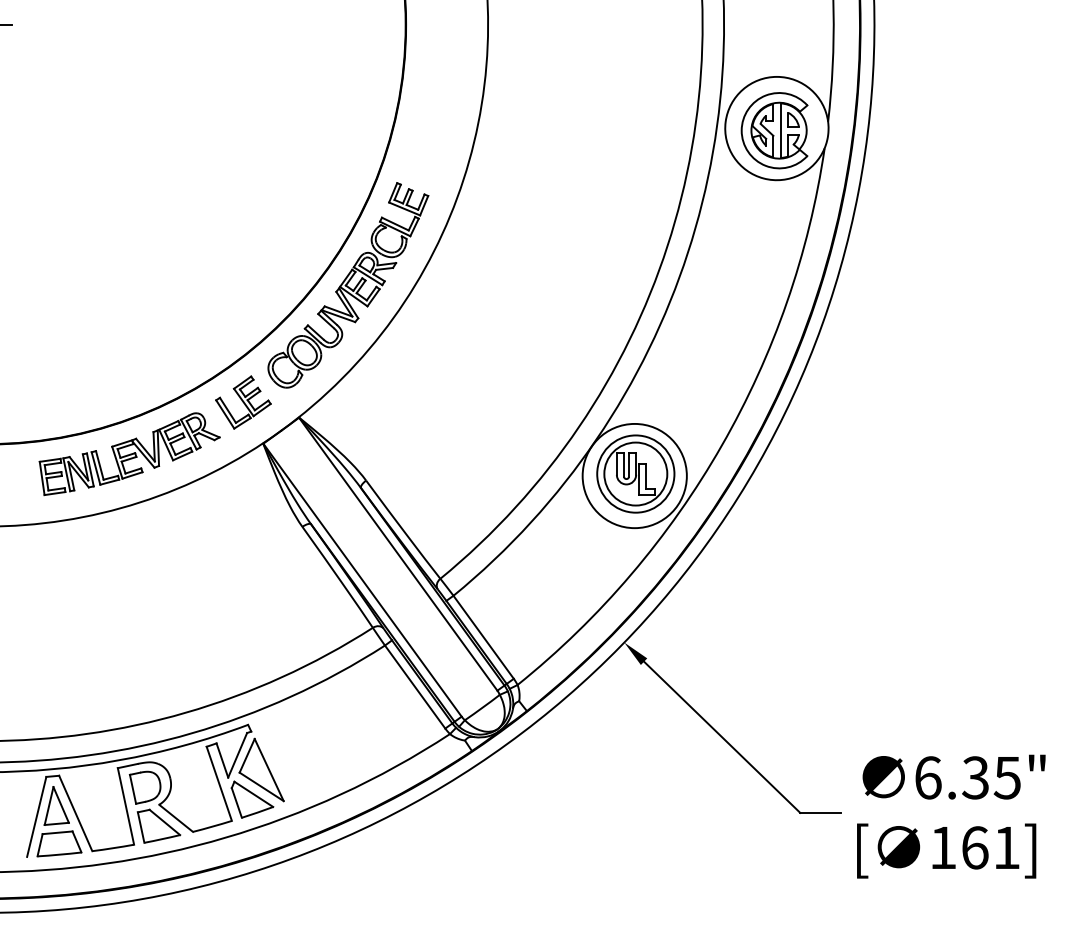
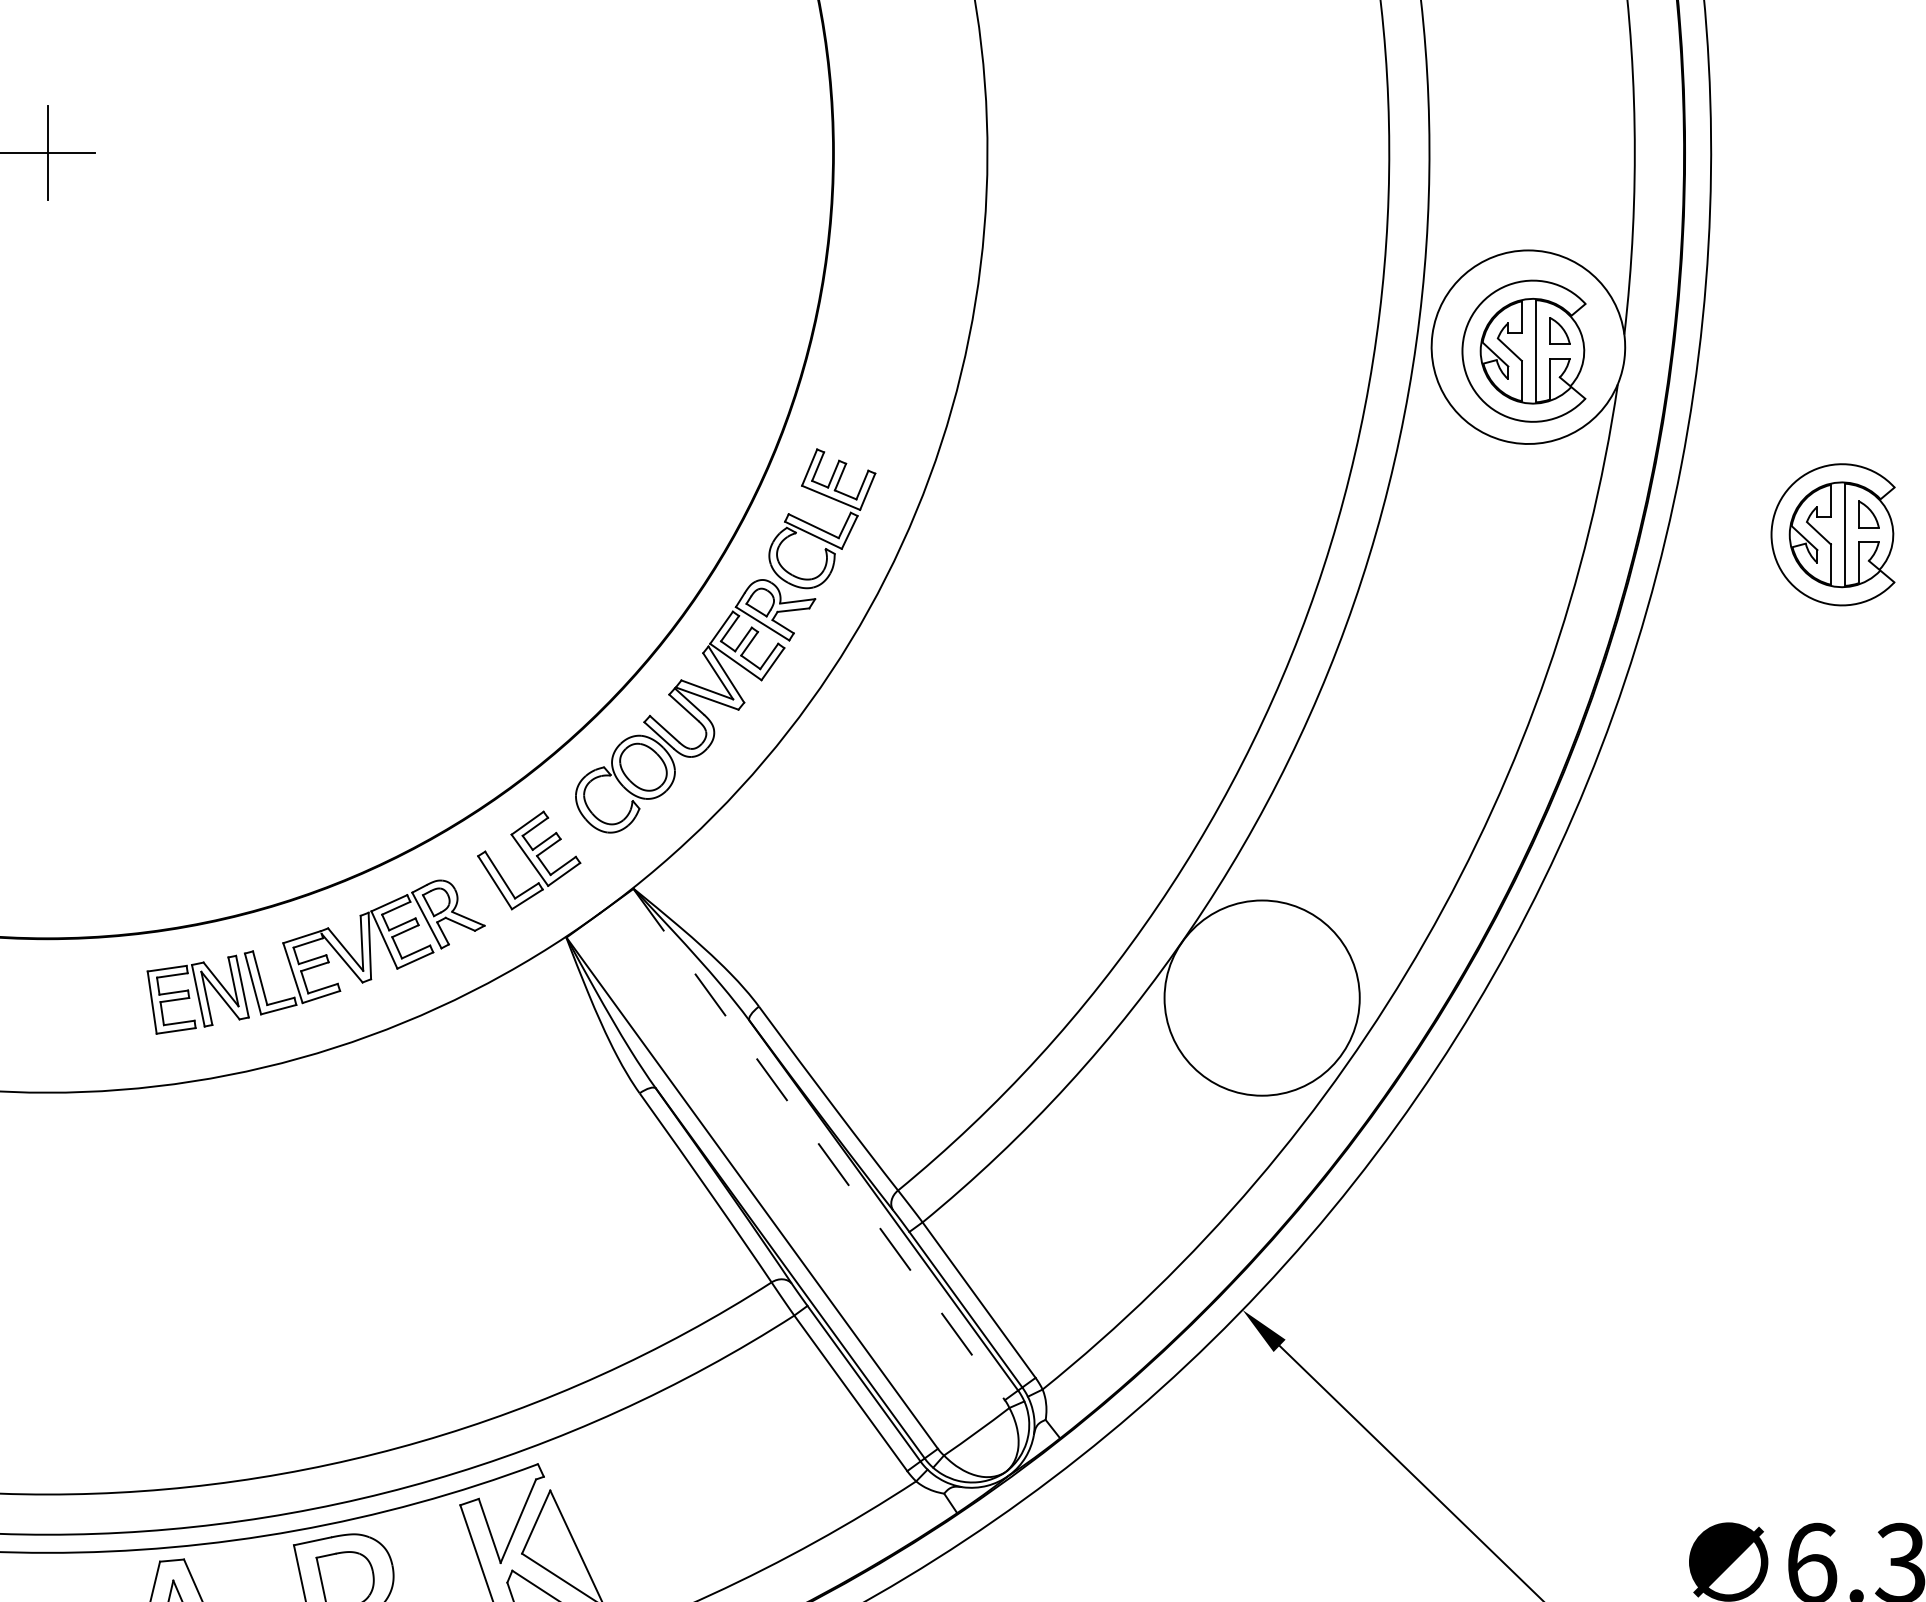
part: (939, 228) -> (1832, 534), added
part: (635, 473) -> (1263, 993), removed
line: (398, 554) -> (819, 1145), solid -> dashed

